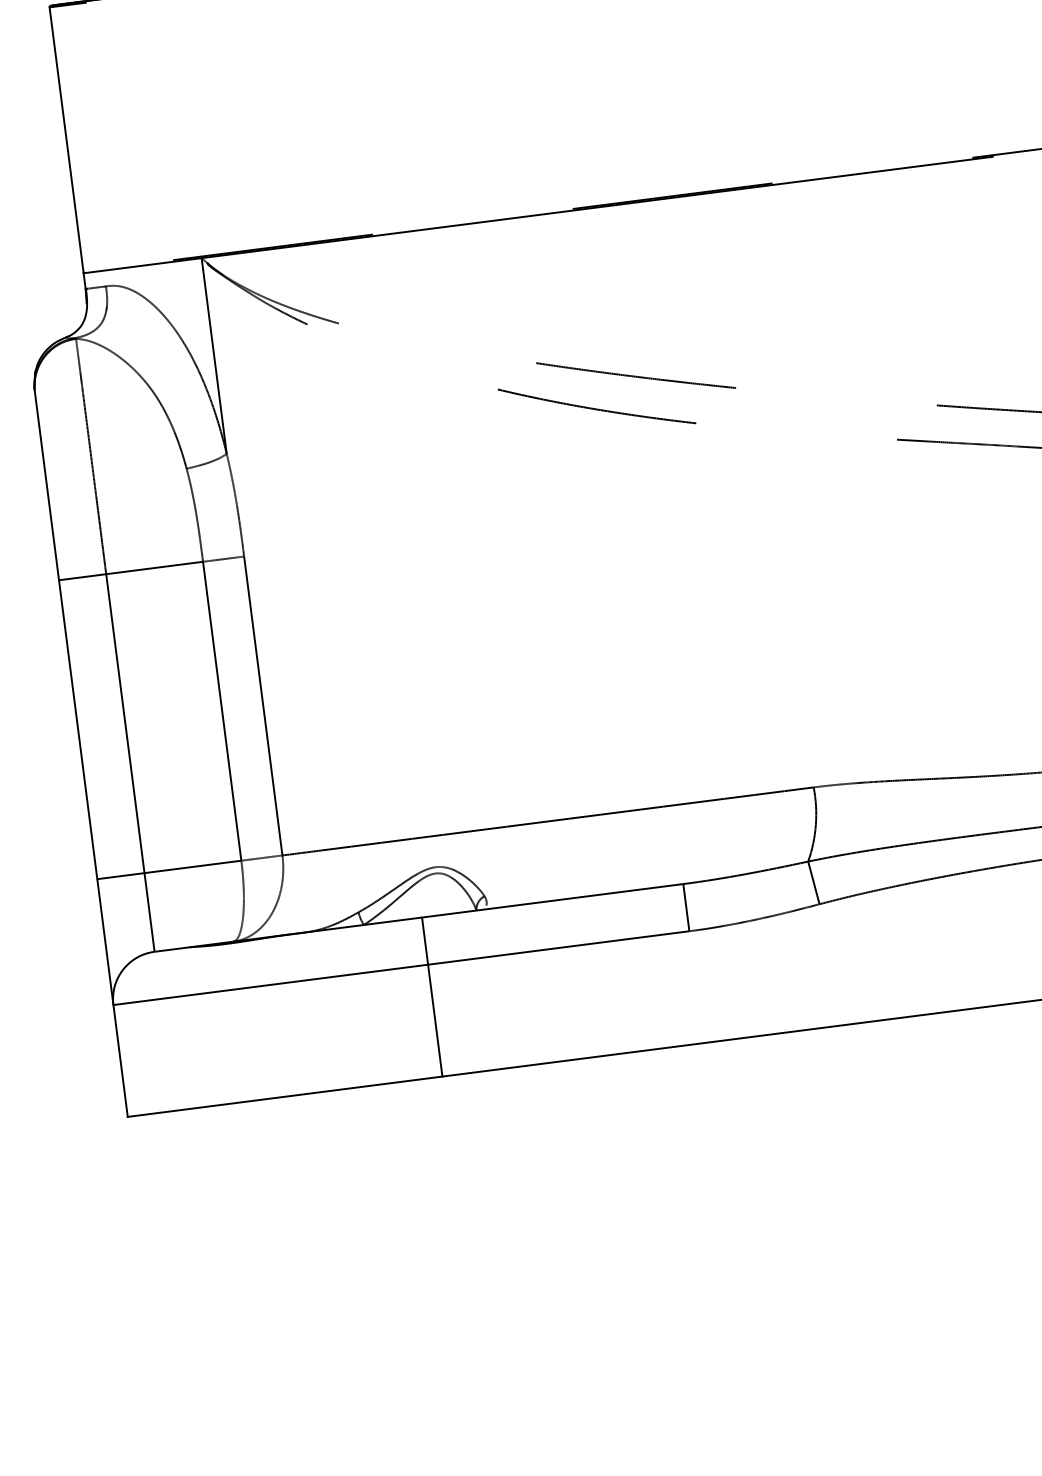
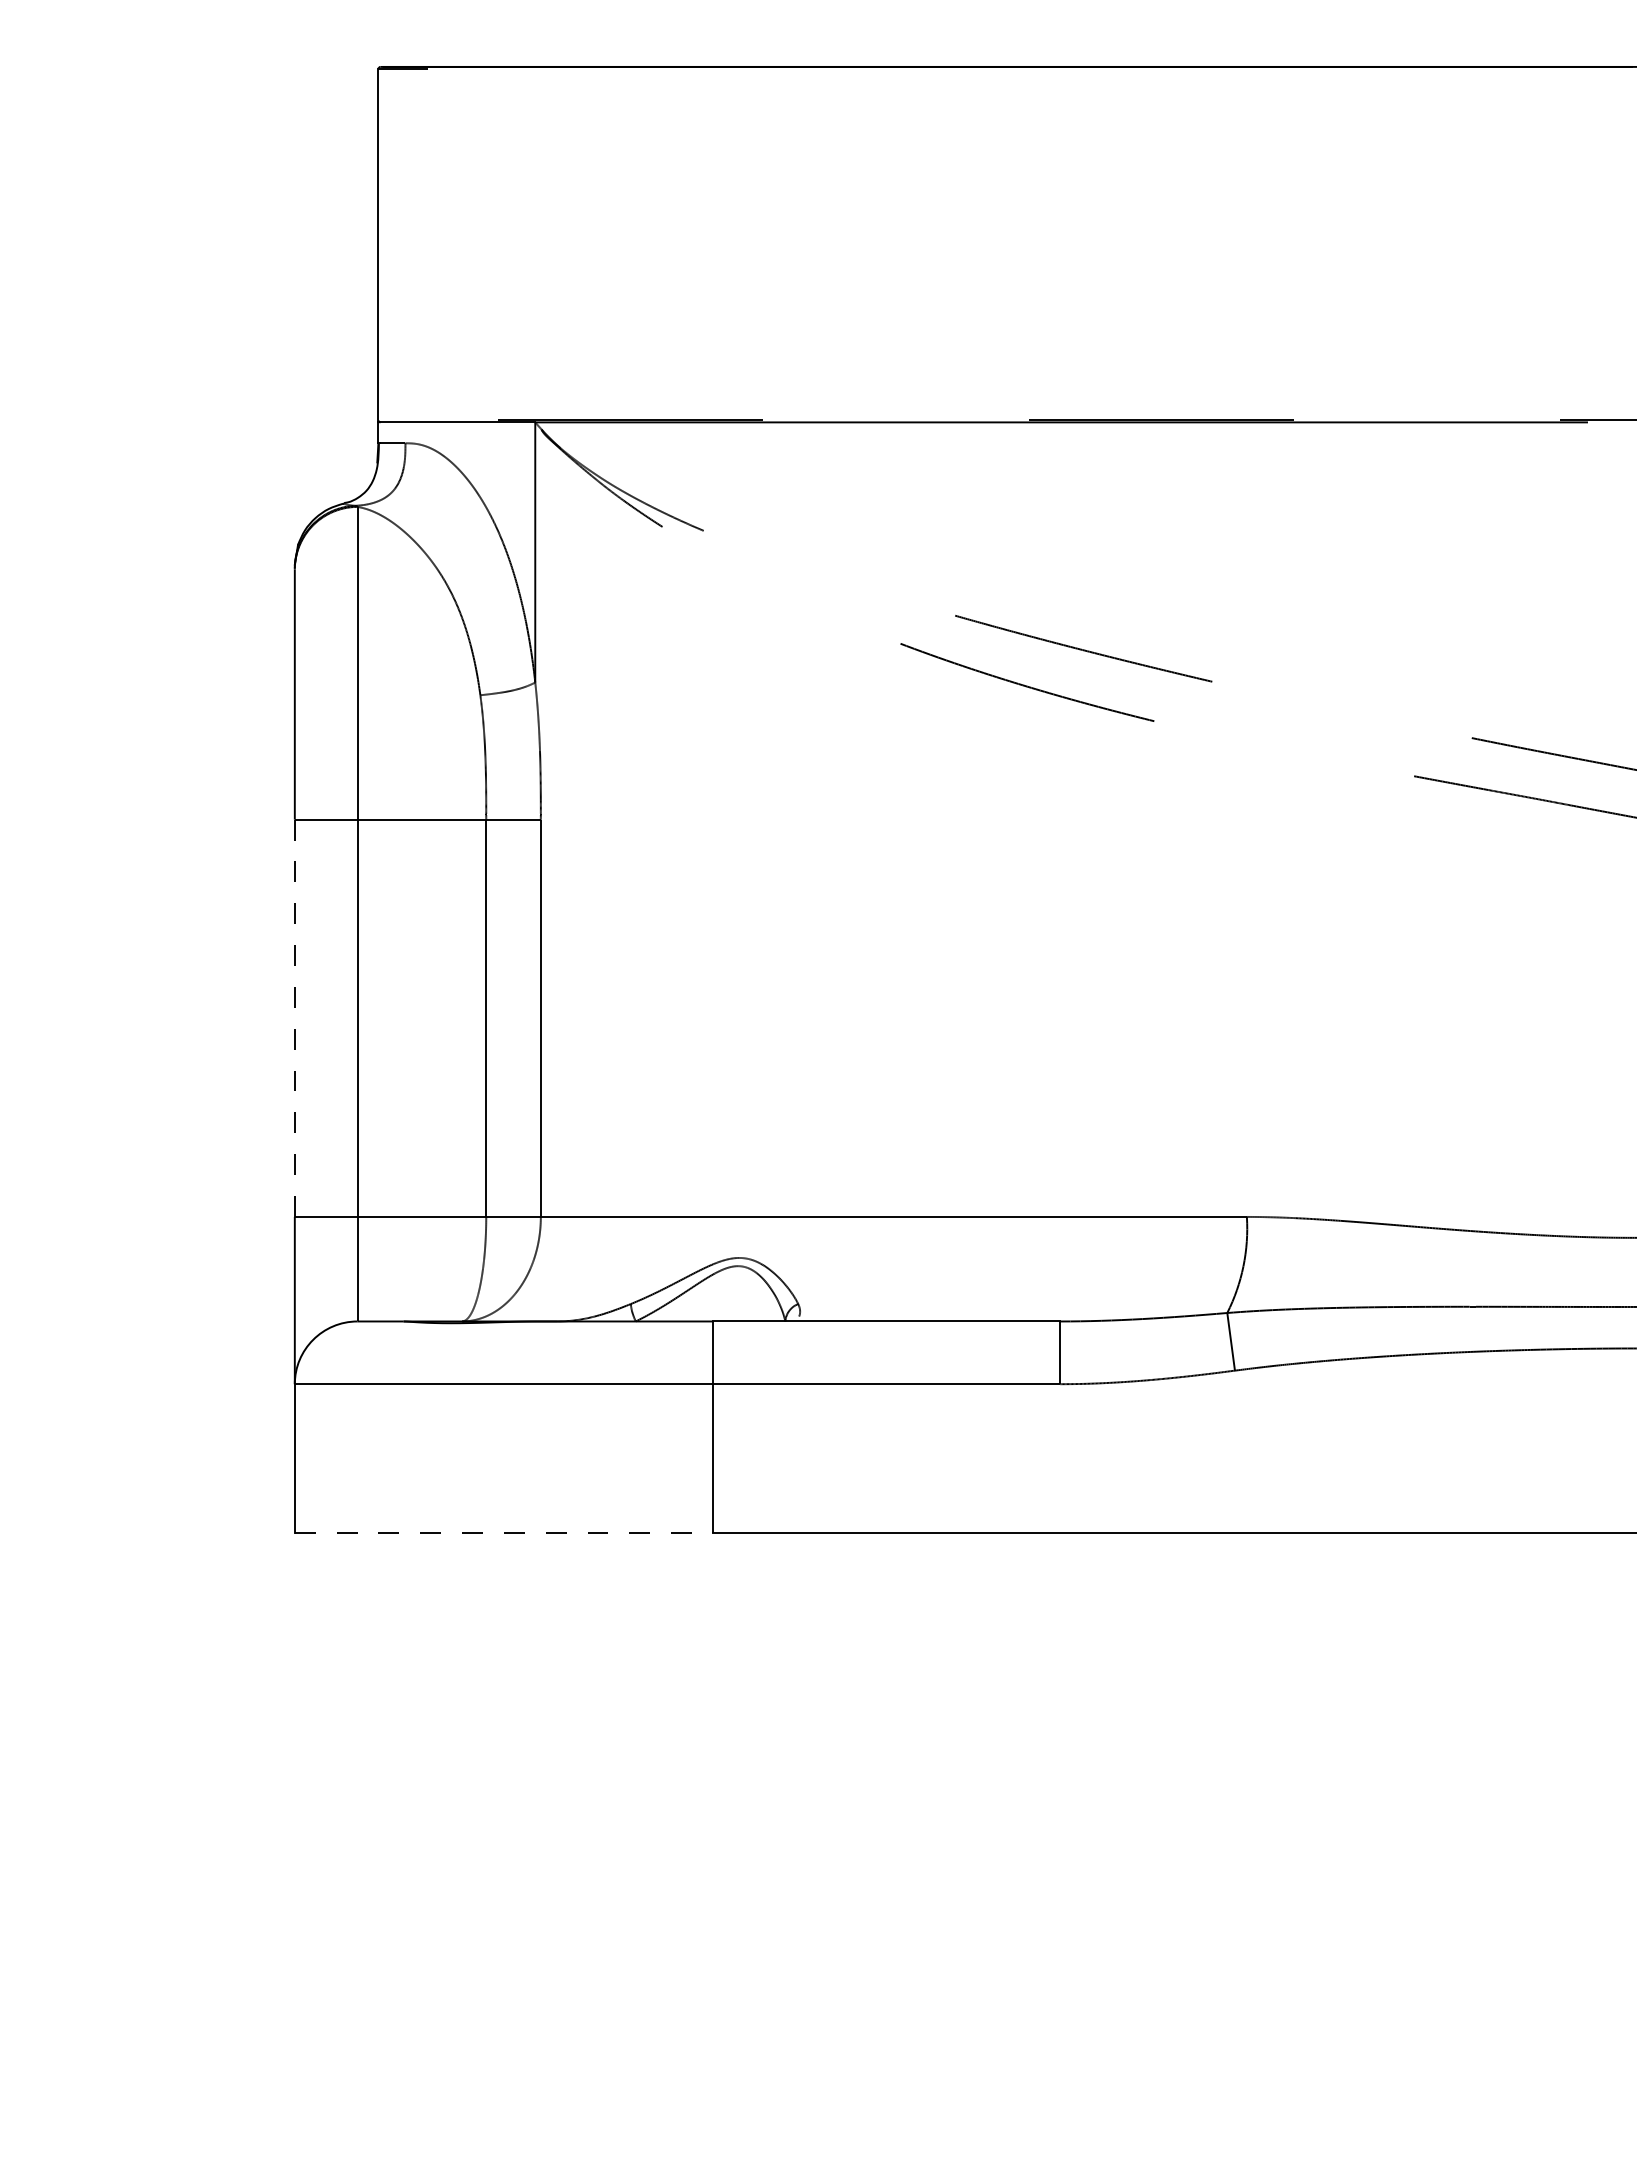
line: (77, 729) -> (294, 1018), solid -> dashed
line: (285, 1096) -> (504, 1532), solid -> dashed

